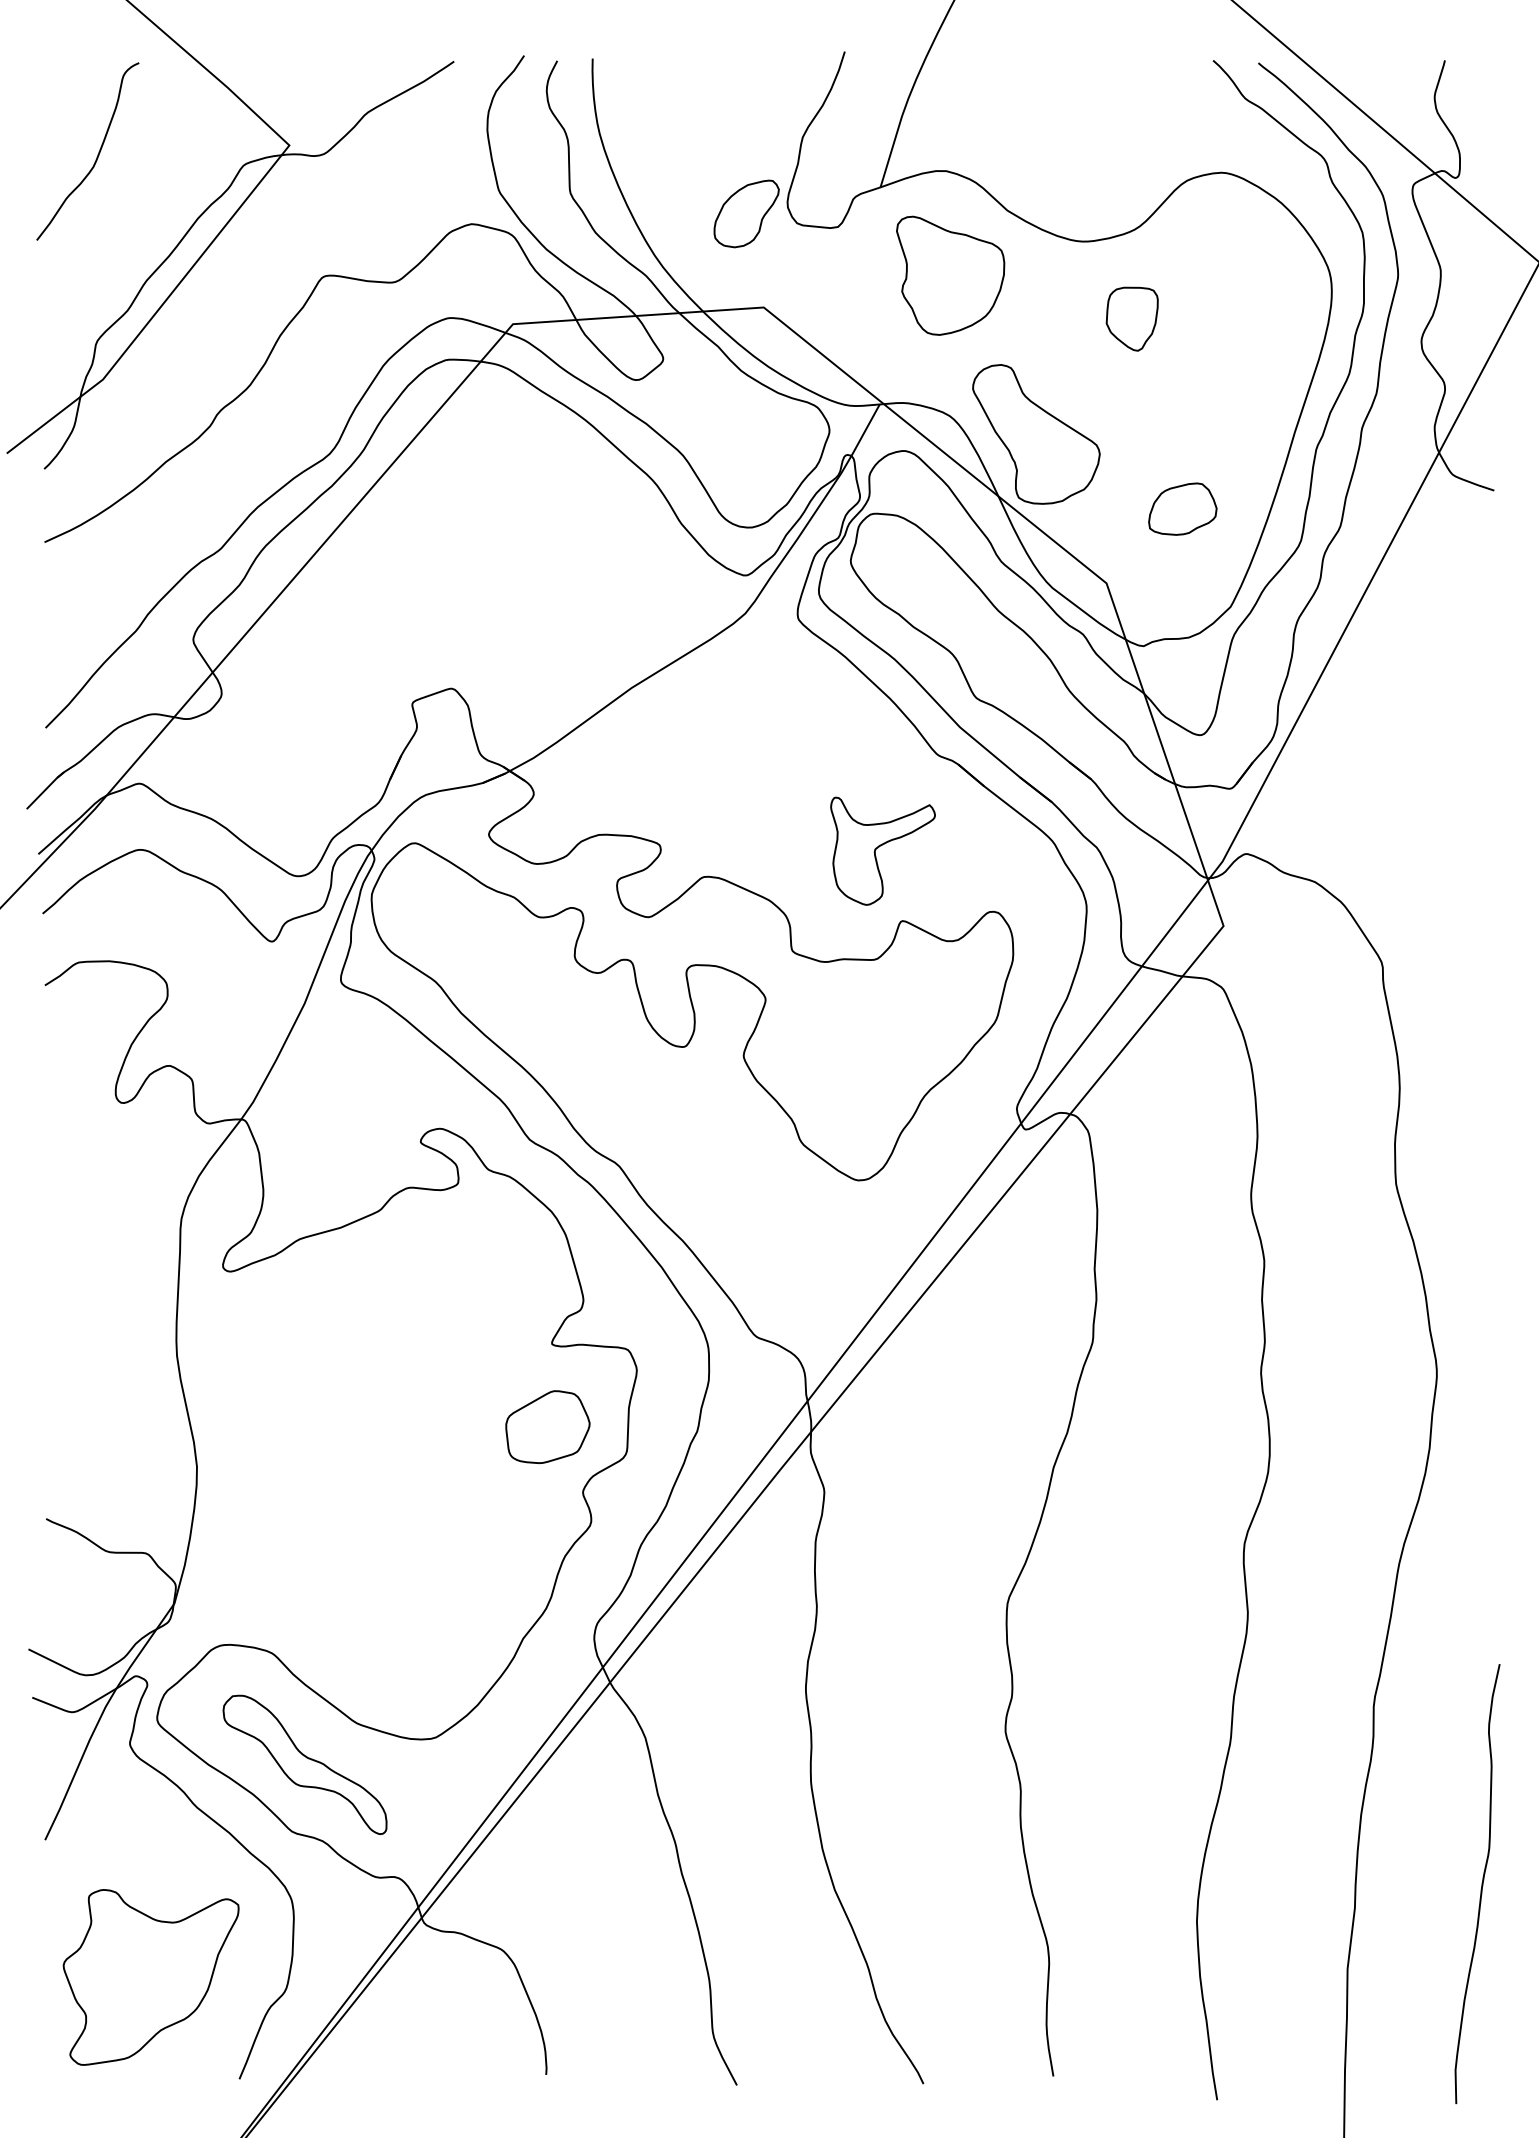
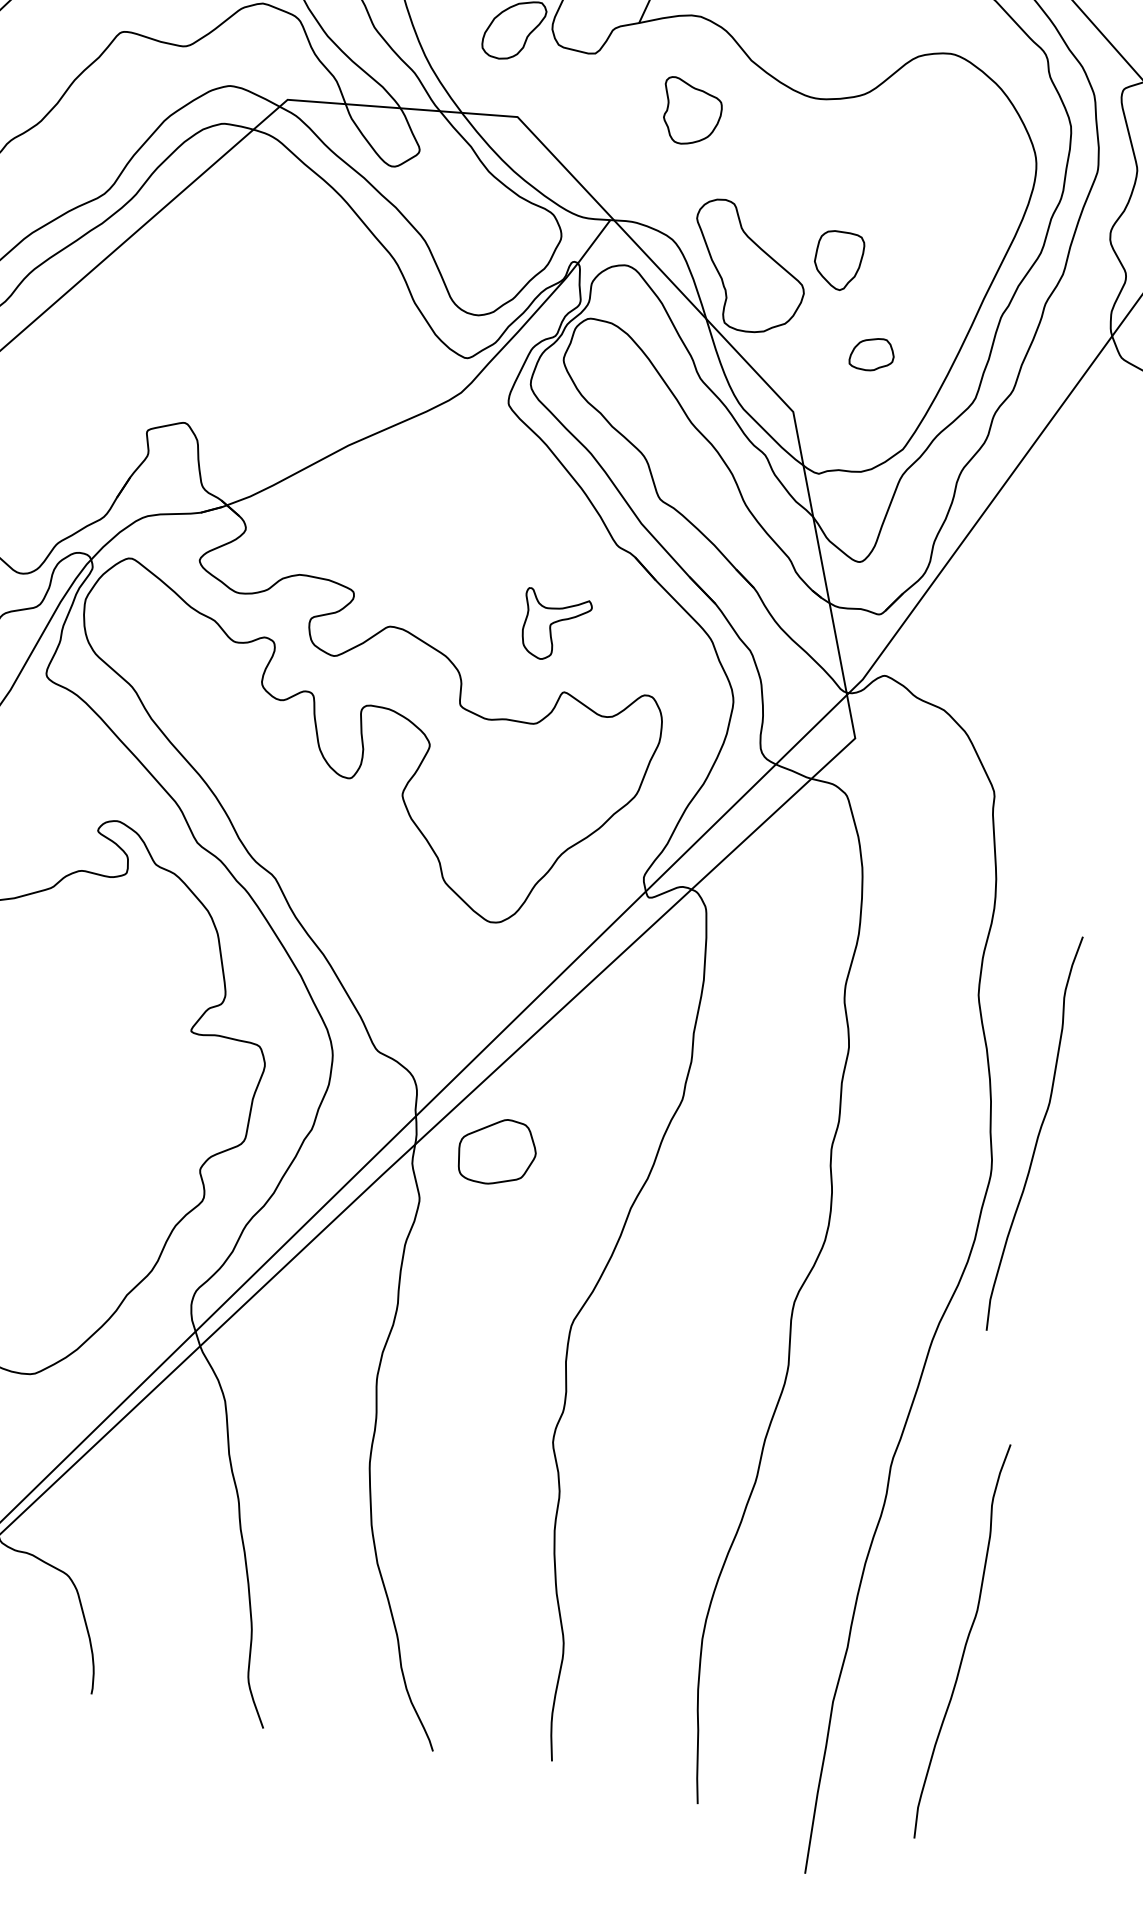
part: (950, 275) -> (691, 112), size x0.6
part: (1131, 318) -> (838, 259), moved
part: (1182, 508) -> (871, 353), size x0.7
part: (882, 850) -> (555, 625), size x0.7
curve: (1481, 1325) -> (1037, 1134), added
part: (547, 1427) -> (496, 1152), moved

